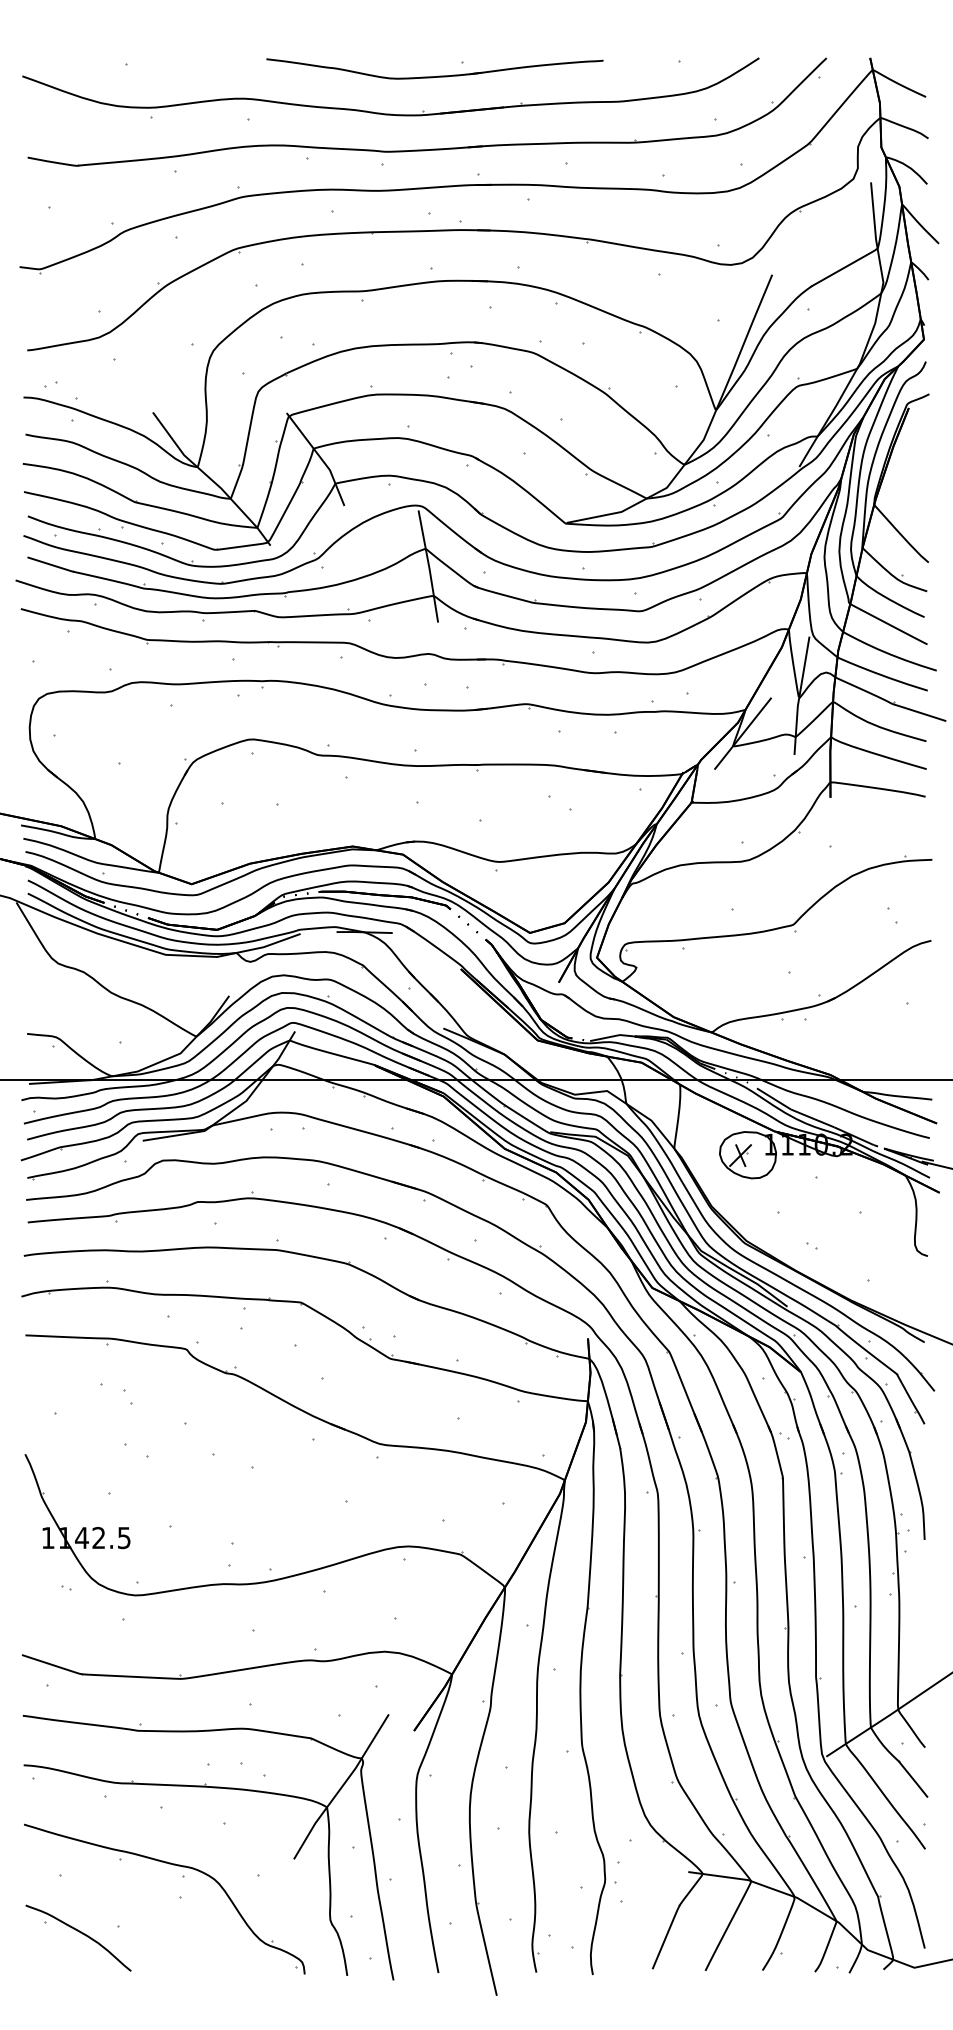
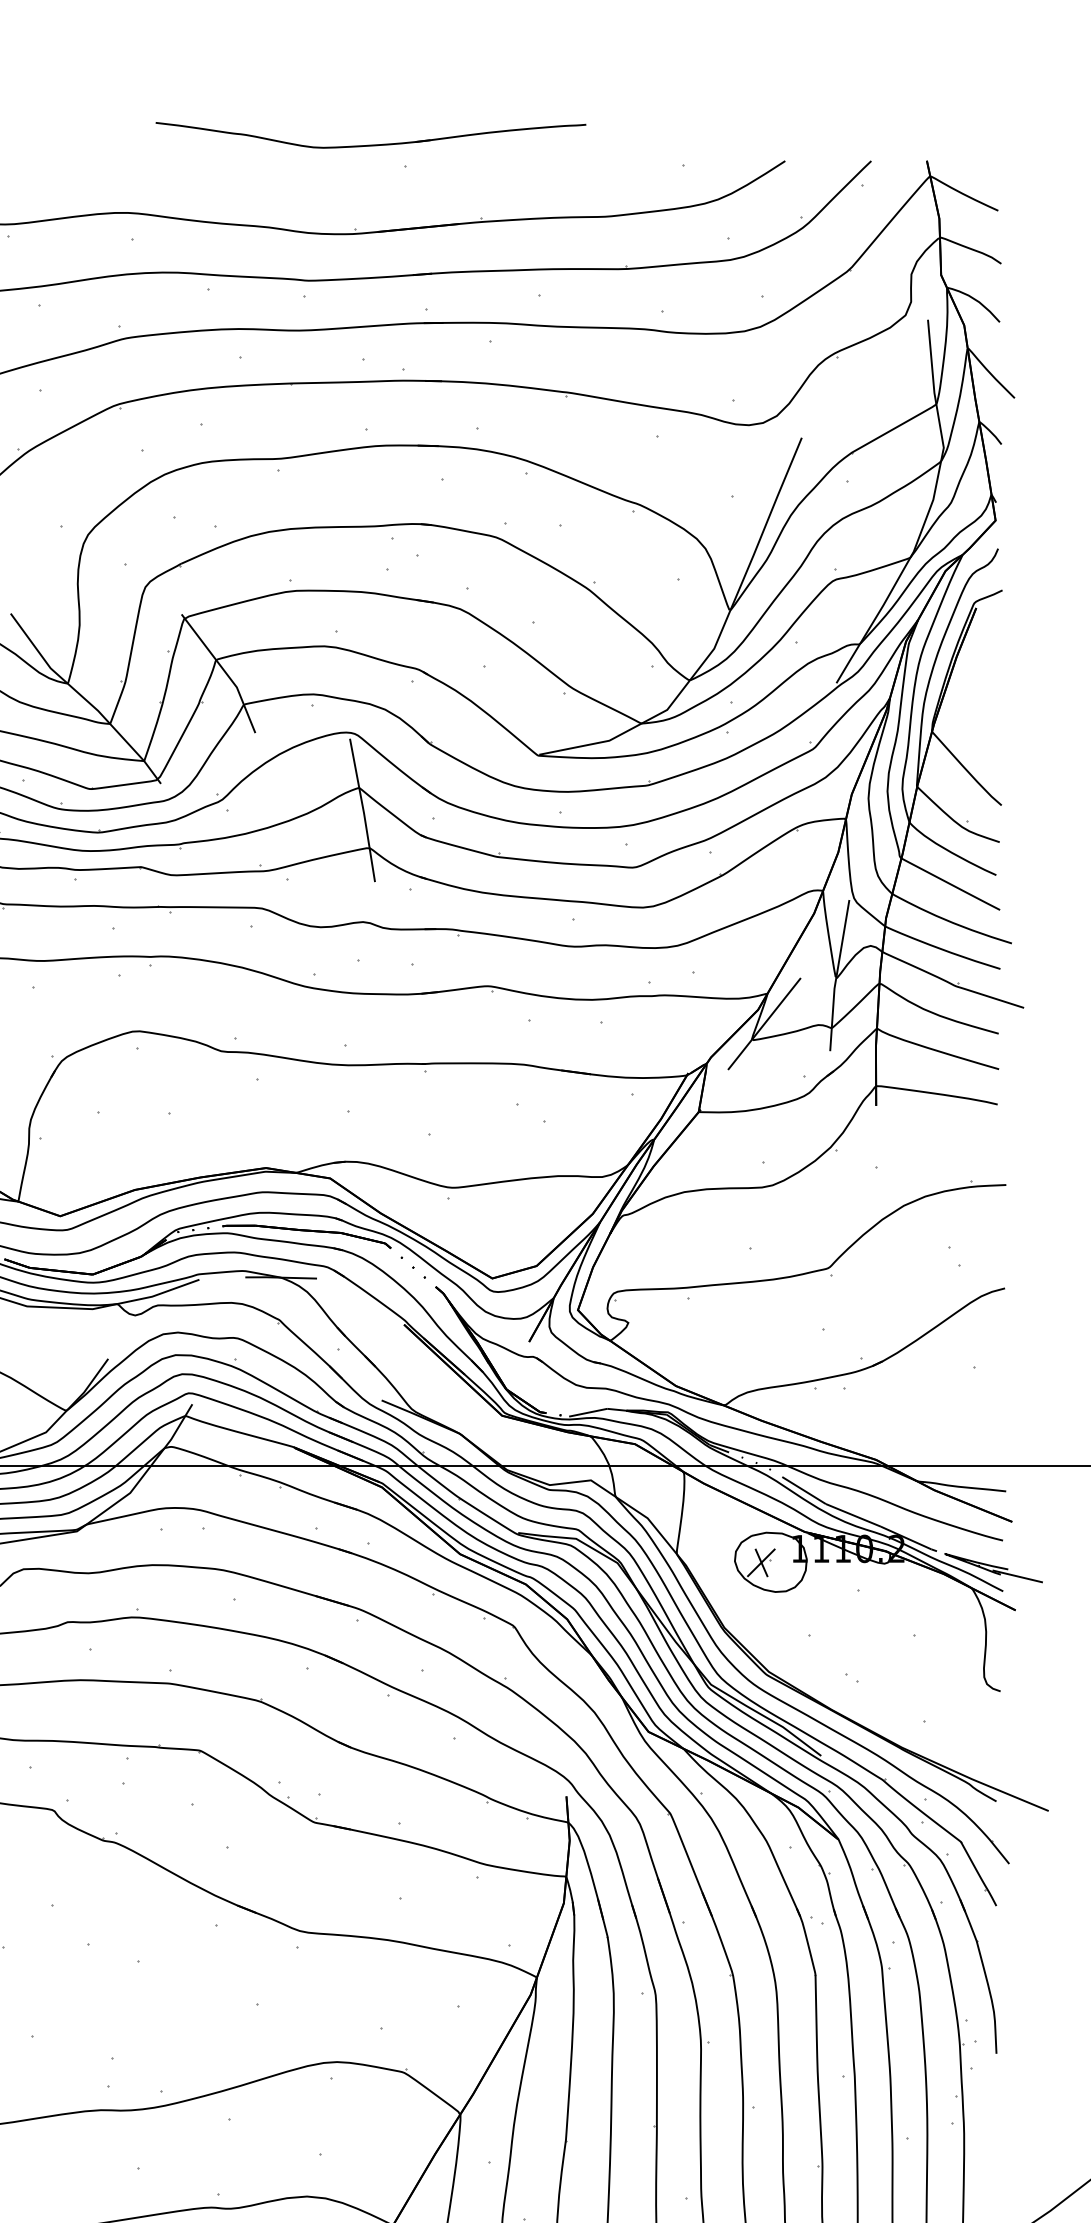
part: (434, 76) -> (370, 144), moved

